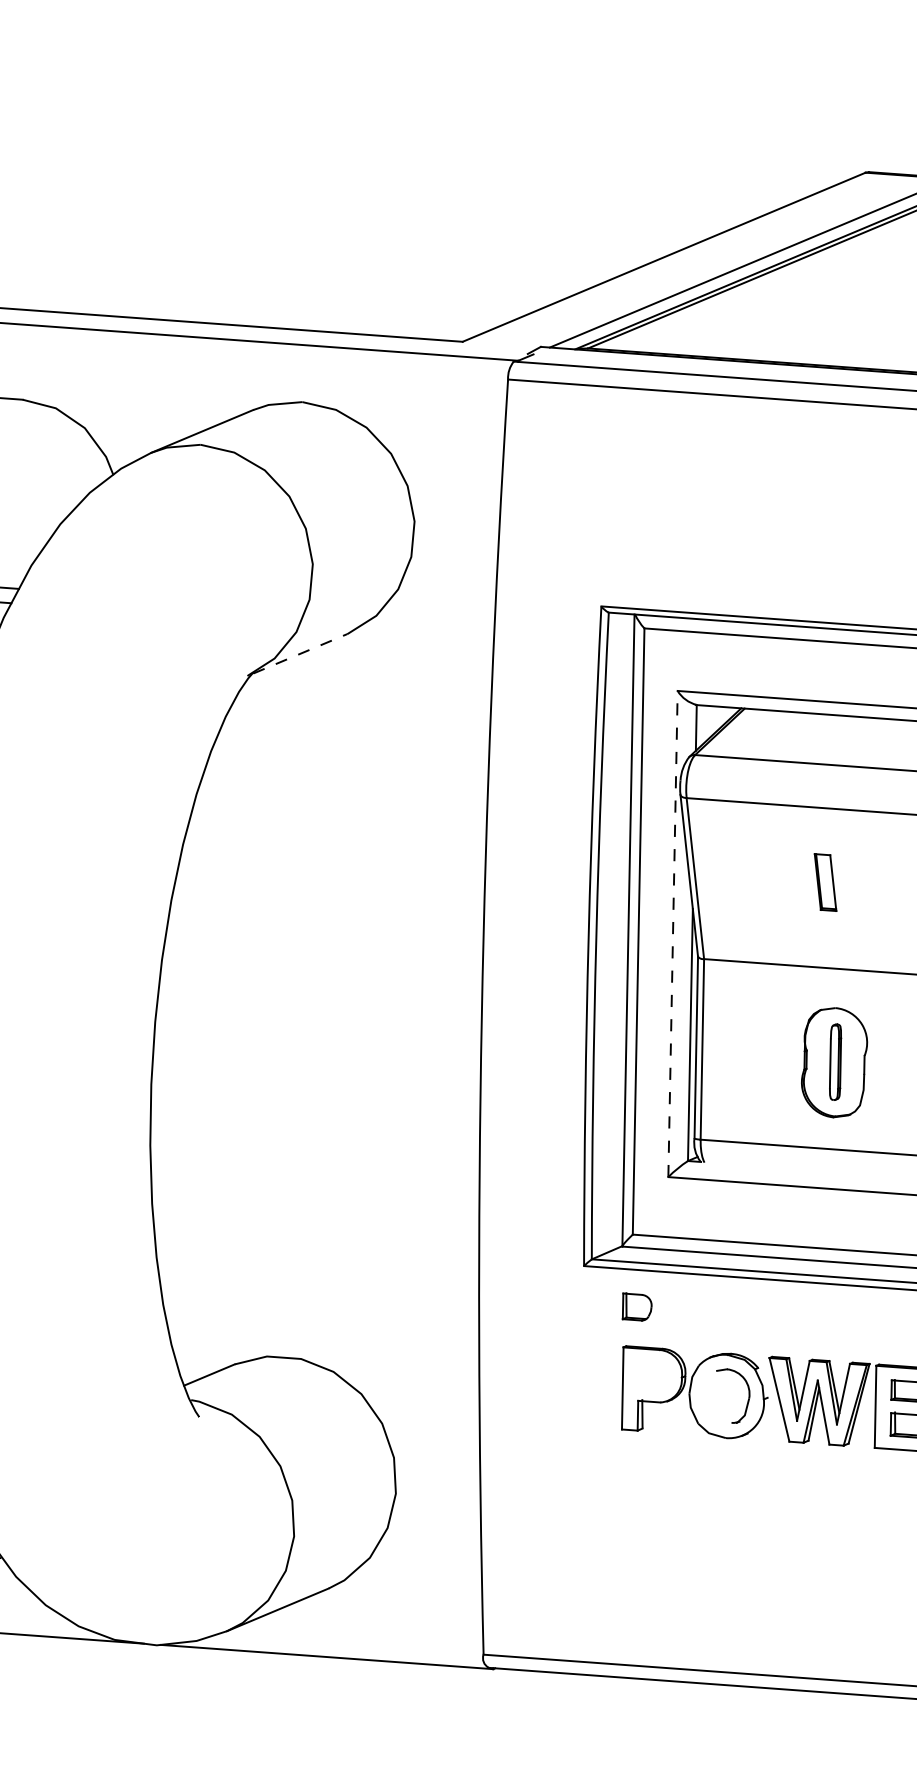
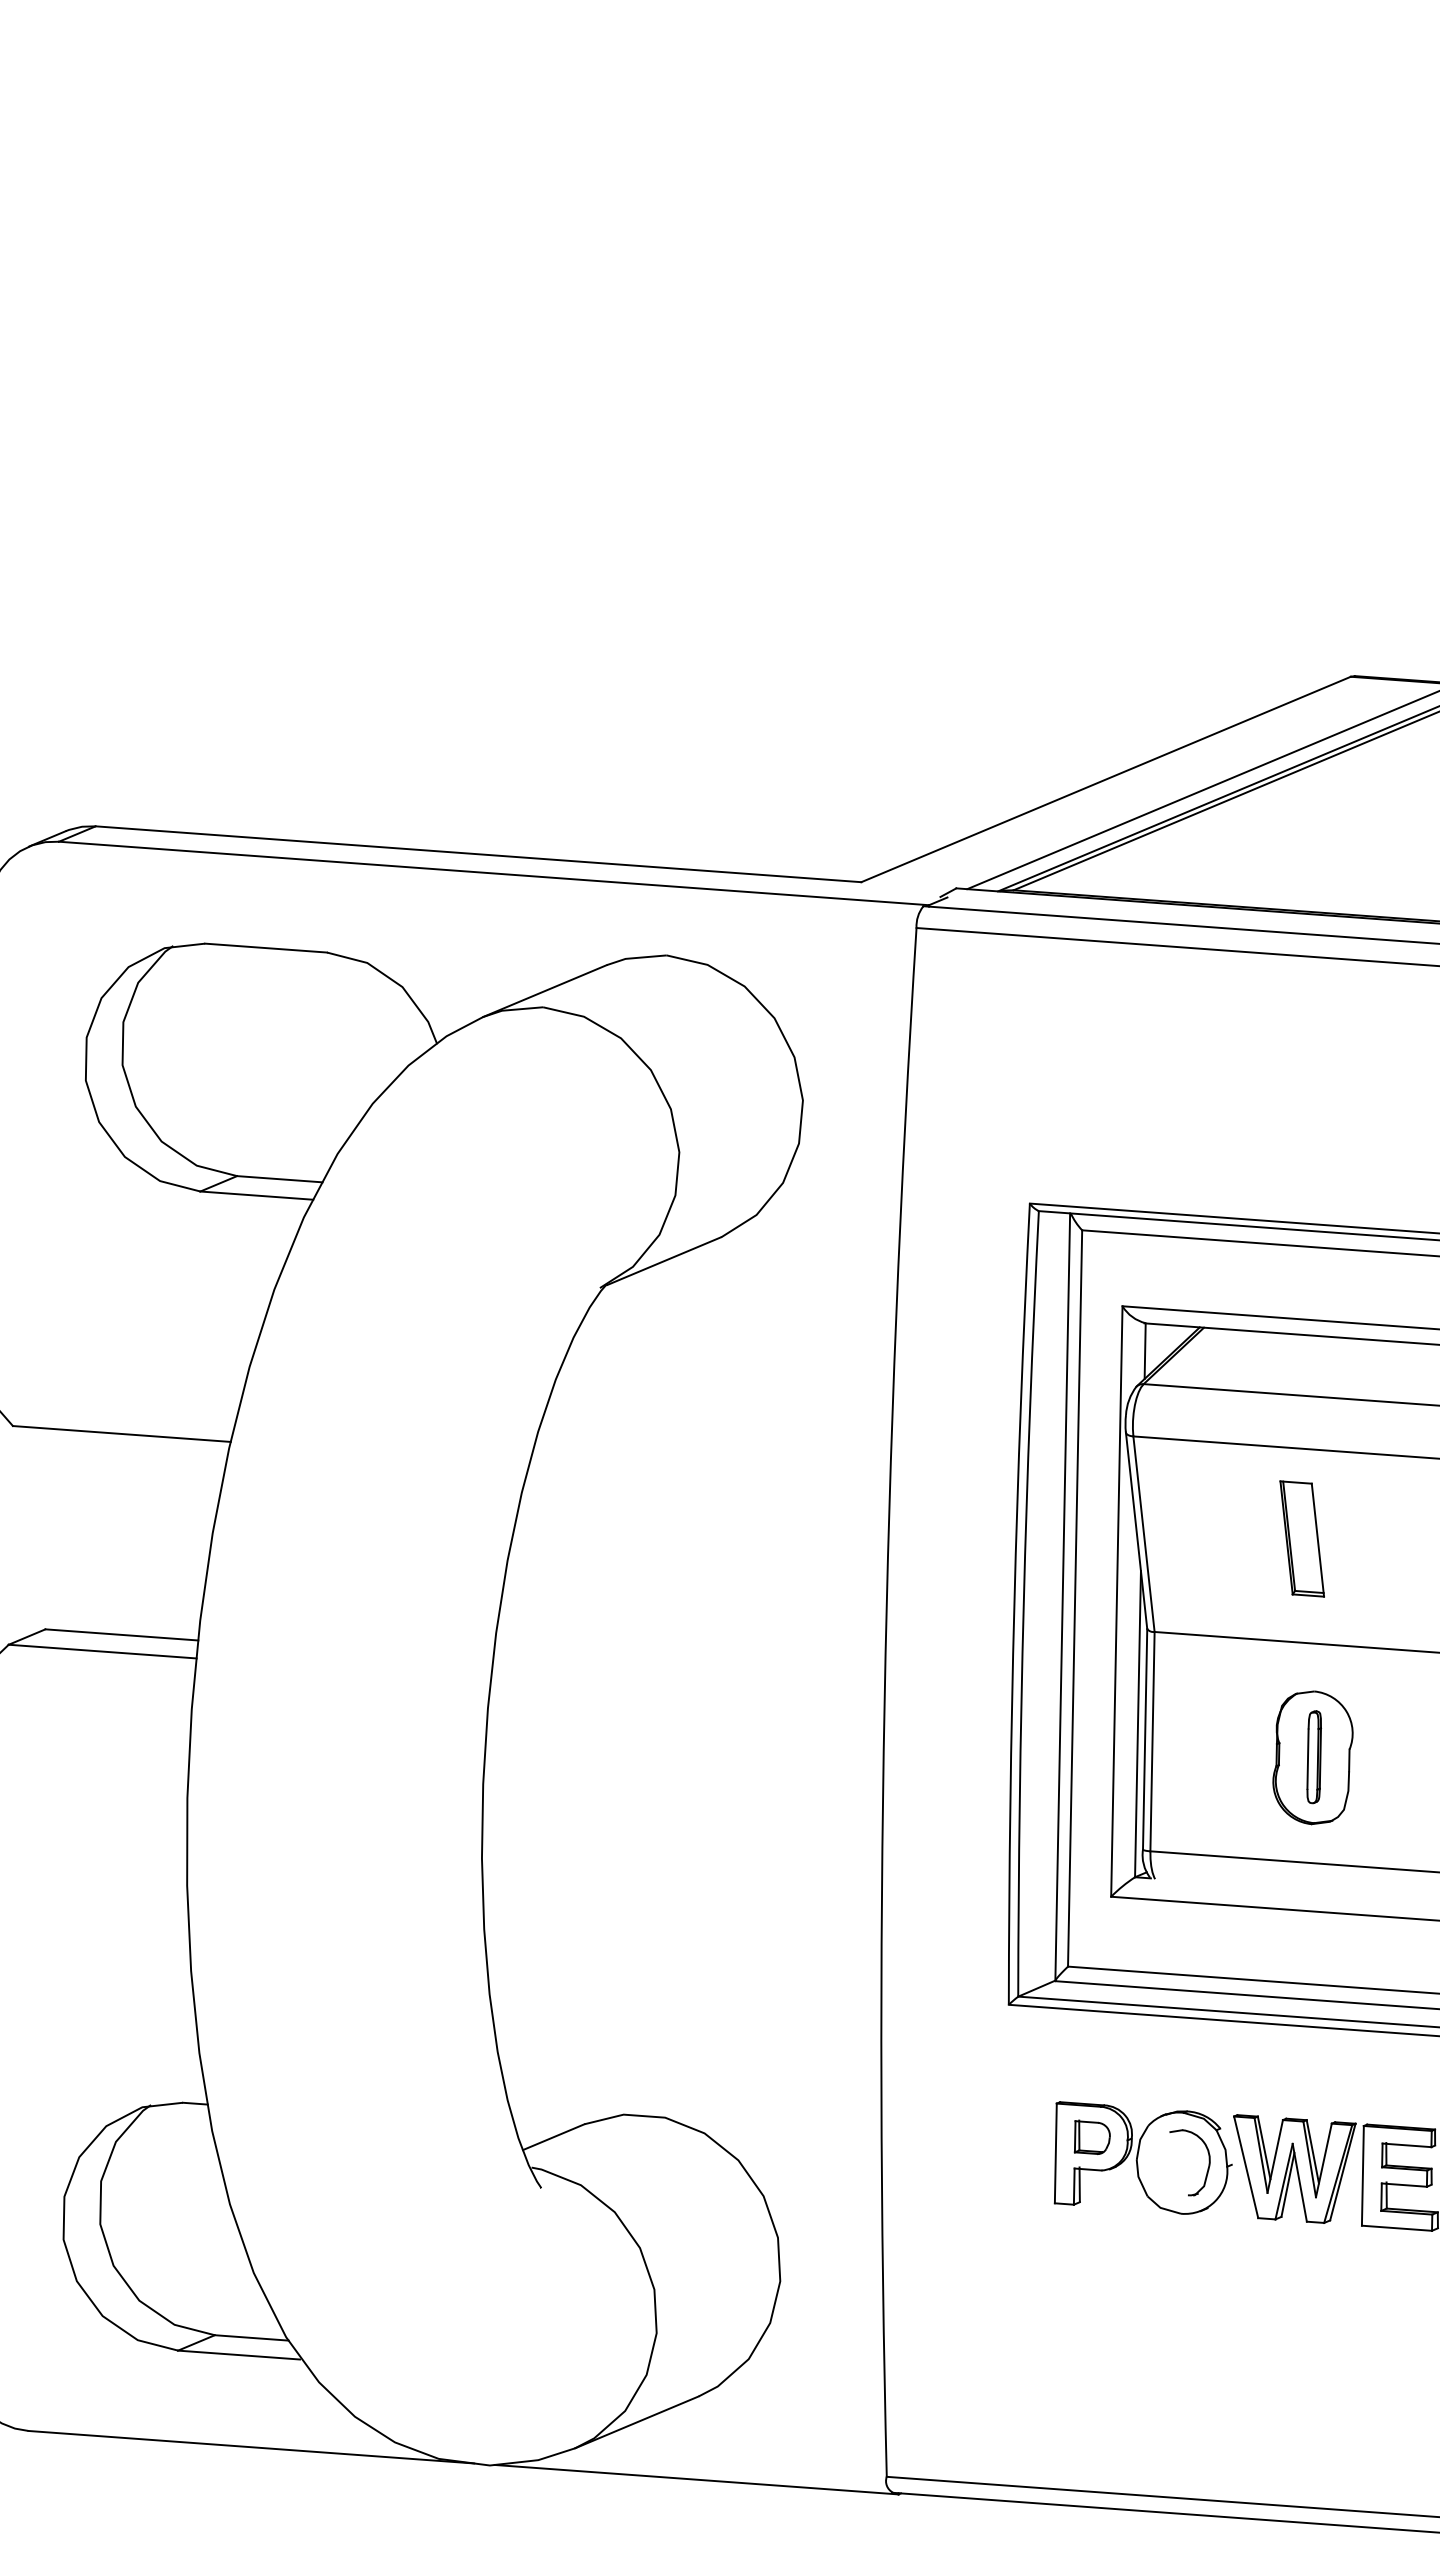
line: (300, 654) -> (664, 1261), dashed -> solid
part: (825, 882) -> (1301, 1538), size x1.67
line: (672, 934) -> (1116, 1601), dashed -> solid
part: (636, 1306) -> (1091, 2136), moved

